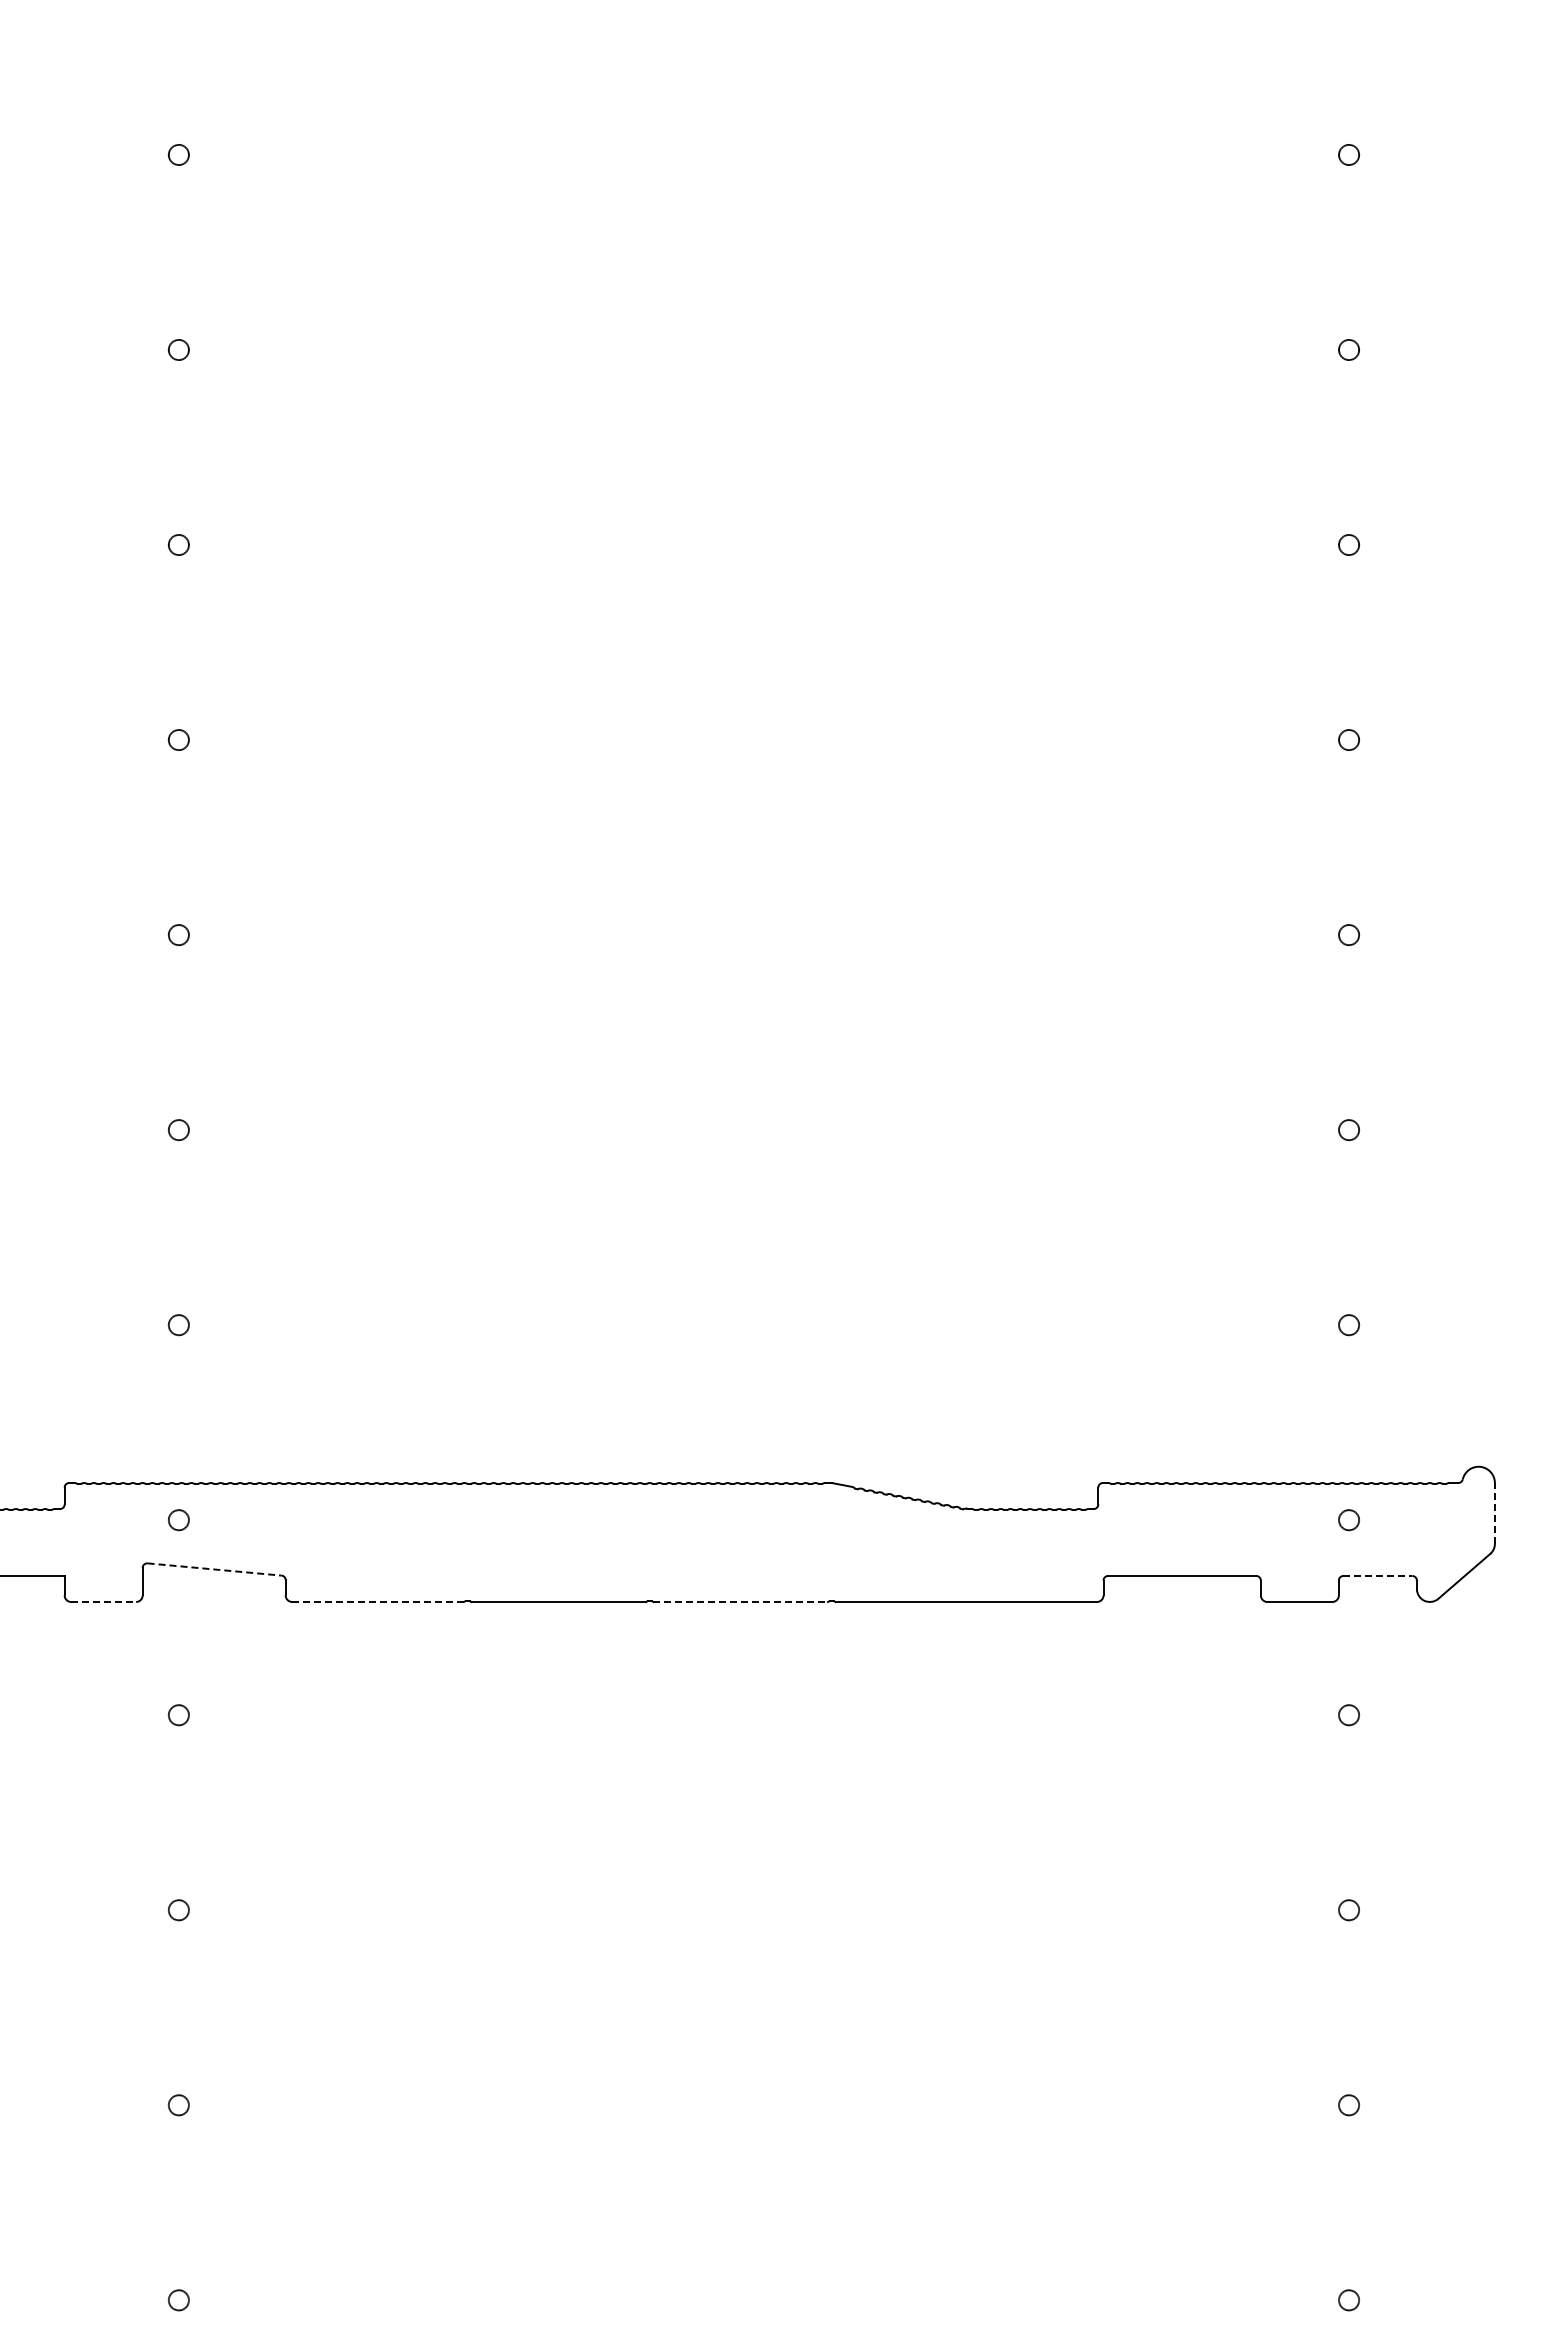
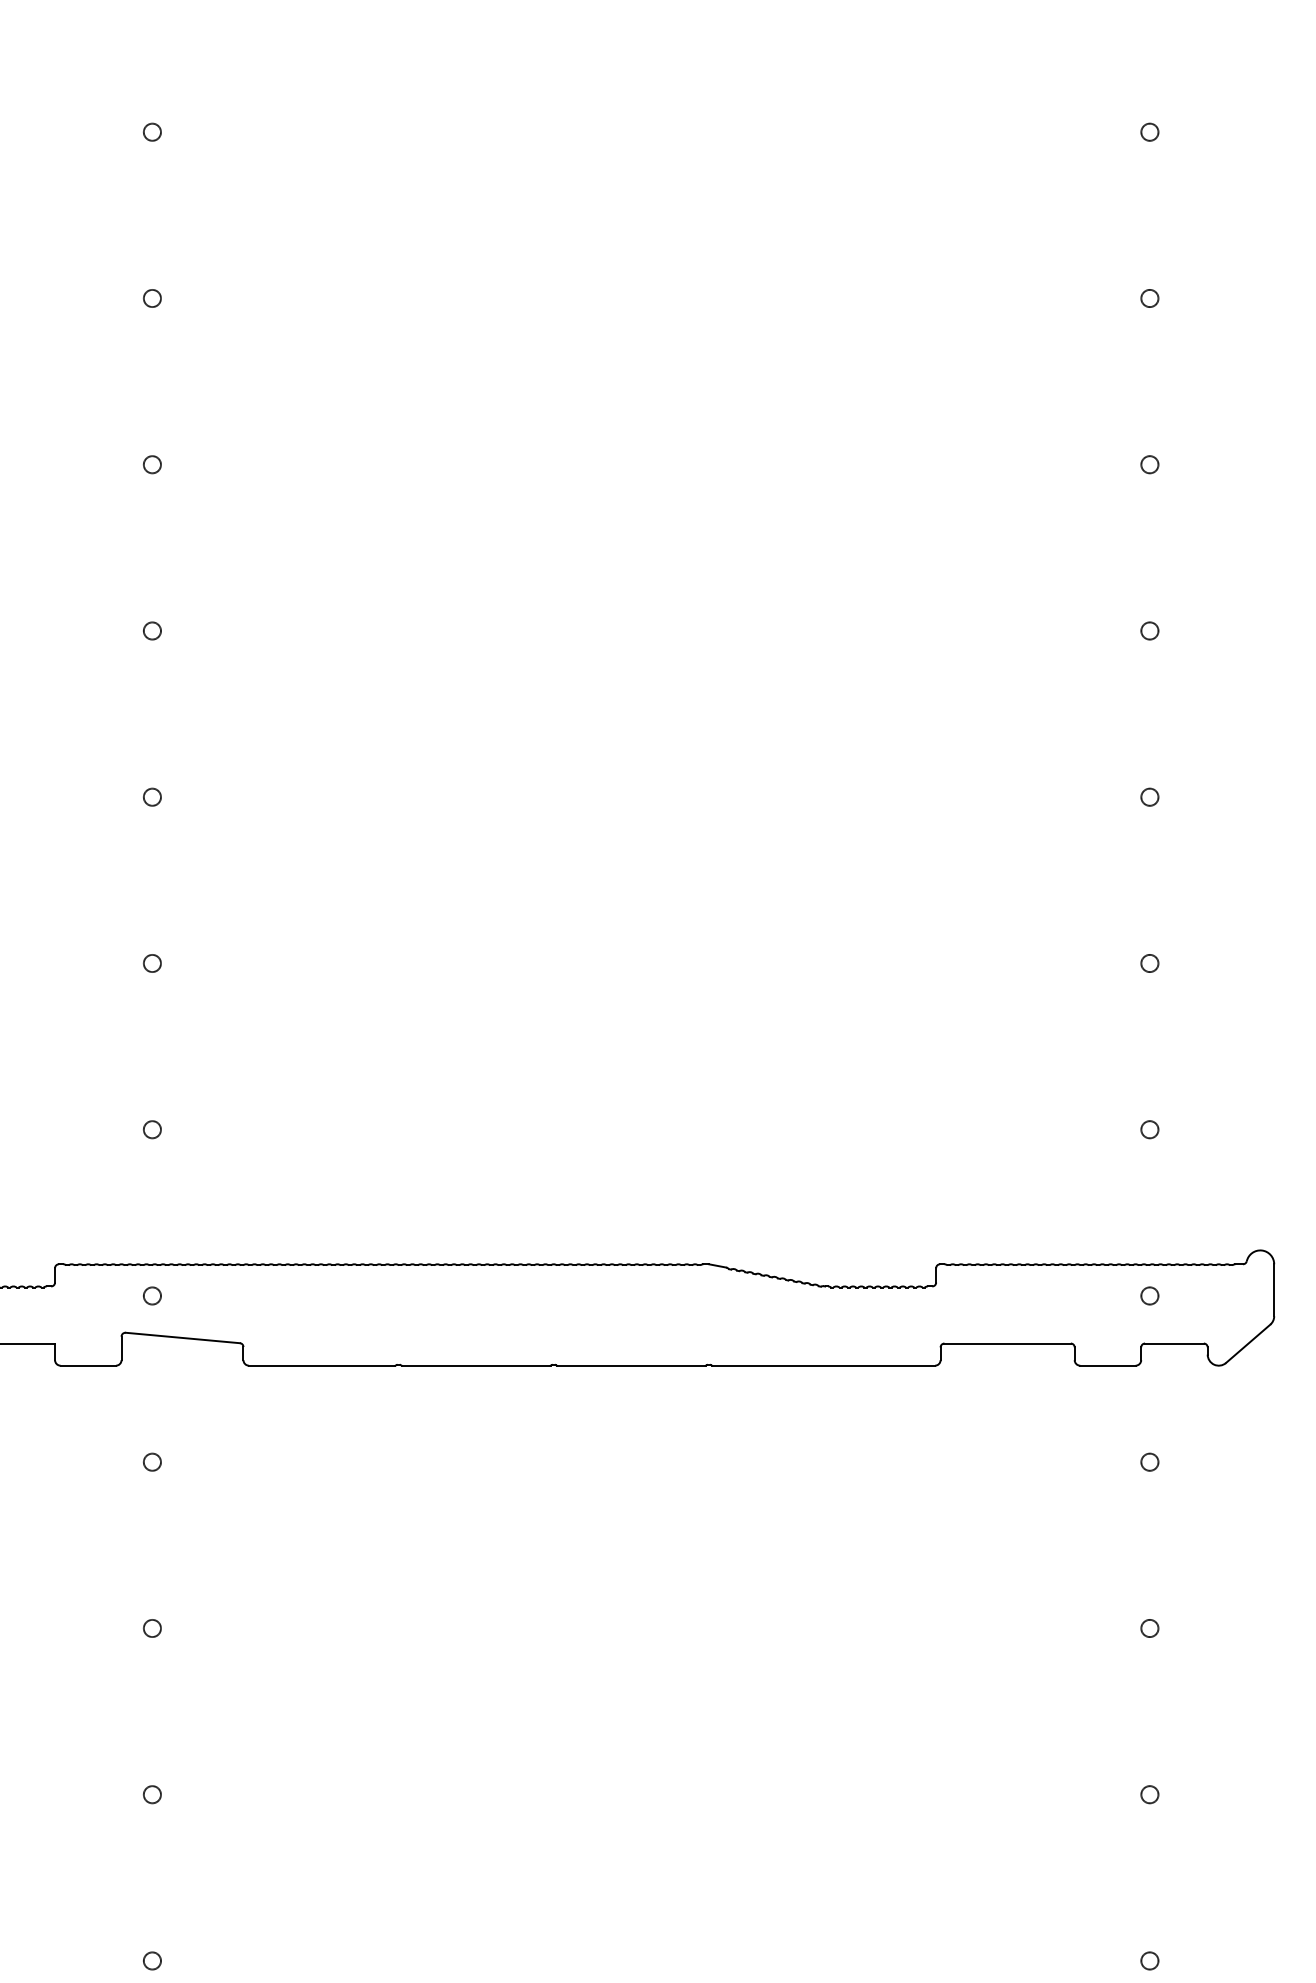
line: (1494, 1513) -> (1273, 1290), dashed -> solid
line: (215, 1569) -> (183, 1338), dashed -> solid
line: (1378, 1575) -> (1174, 1343), dashed -> solid
line: (103, 1601) -> (88, 1365), dashed -> solid
line: (378, 1601) -> (322, 1365), dashed -> solid
line: (741, 1601) -> (632, 1365), dashed -> solid

